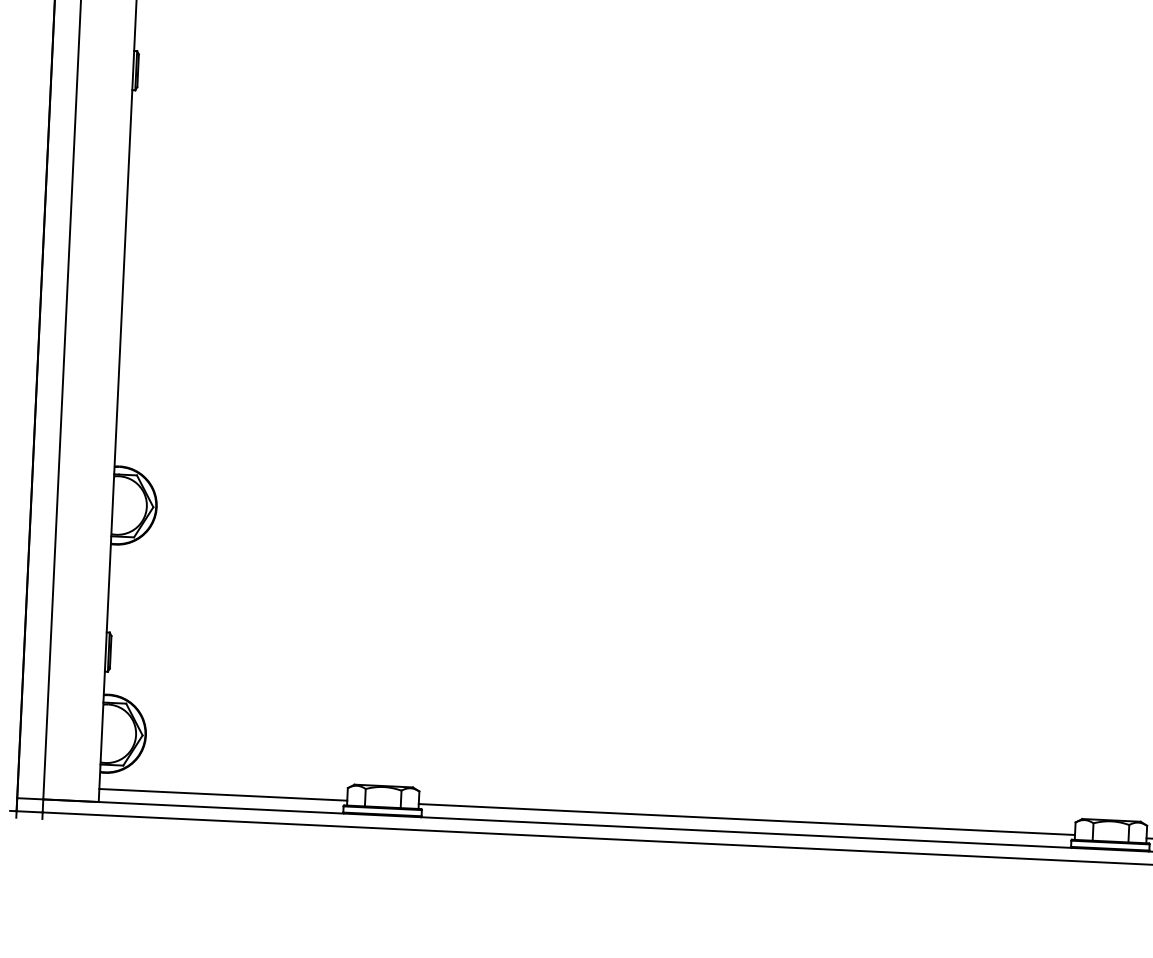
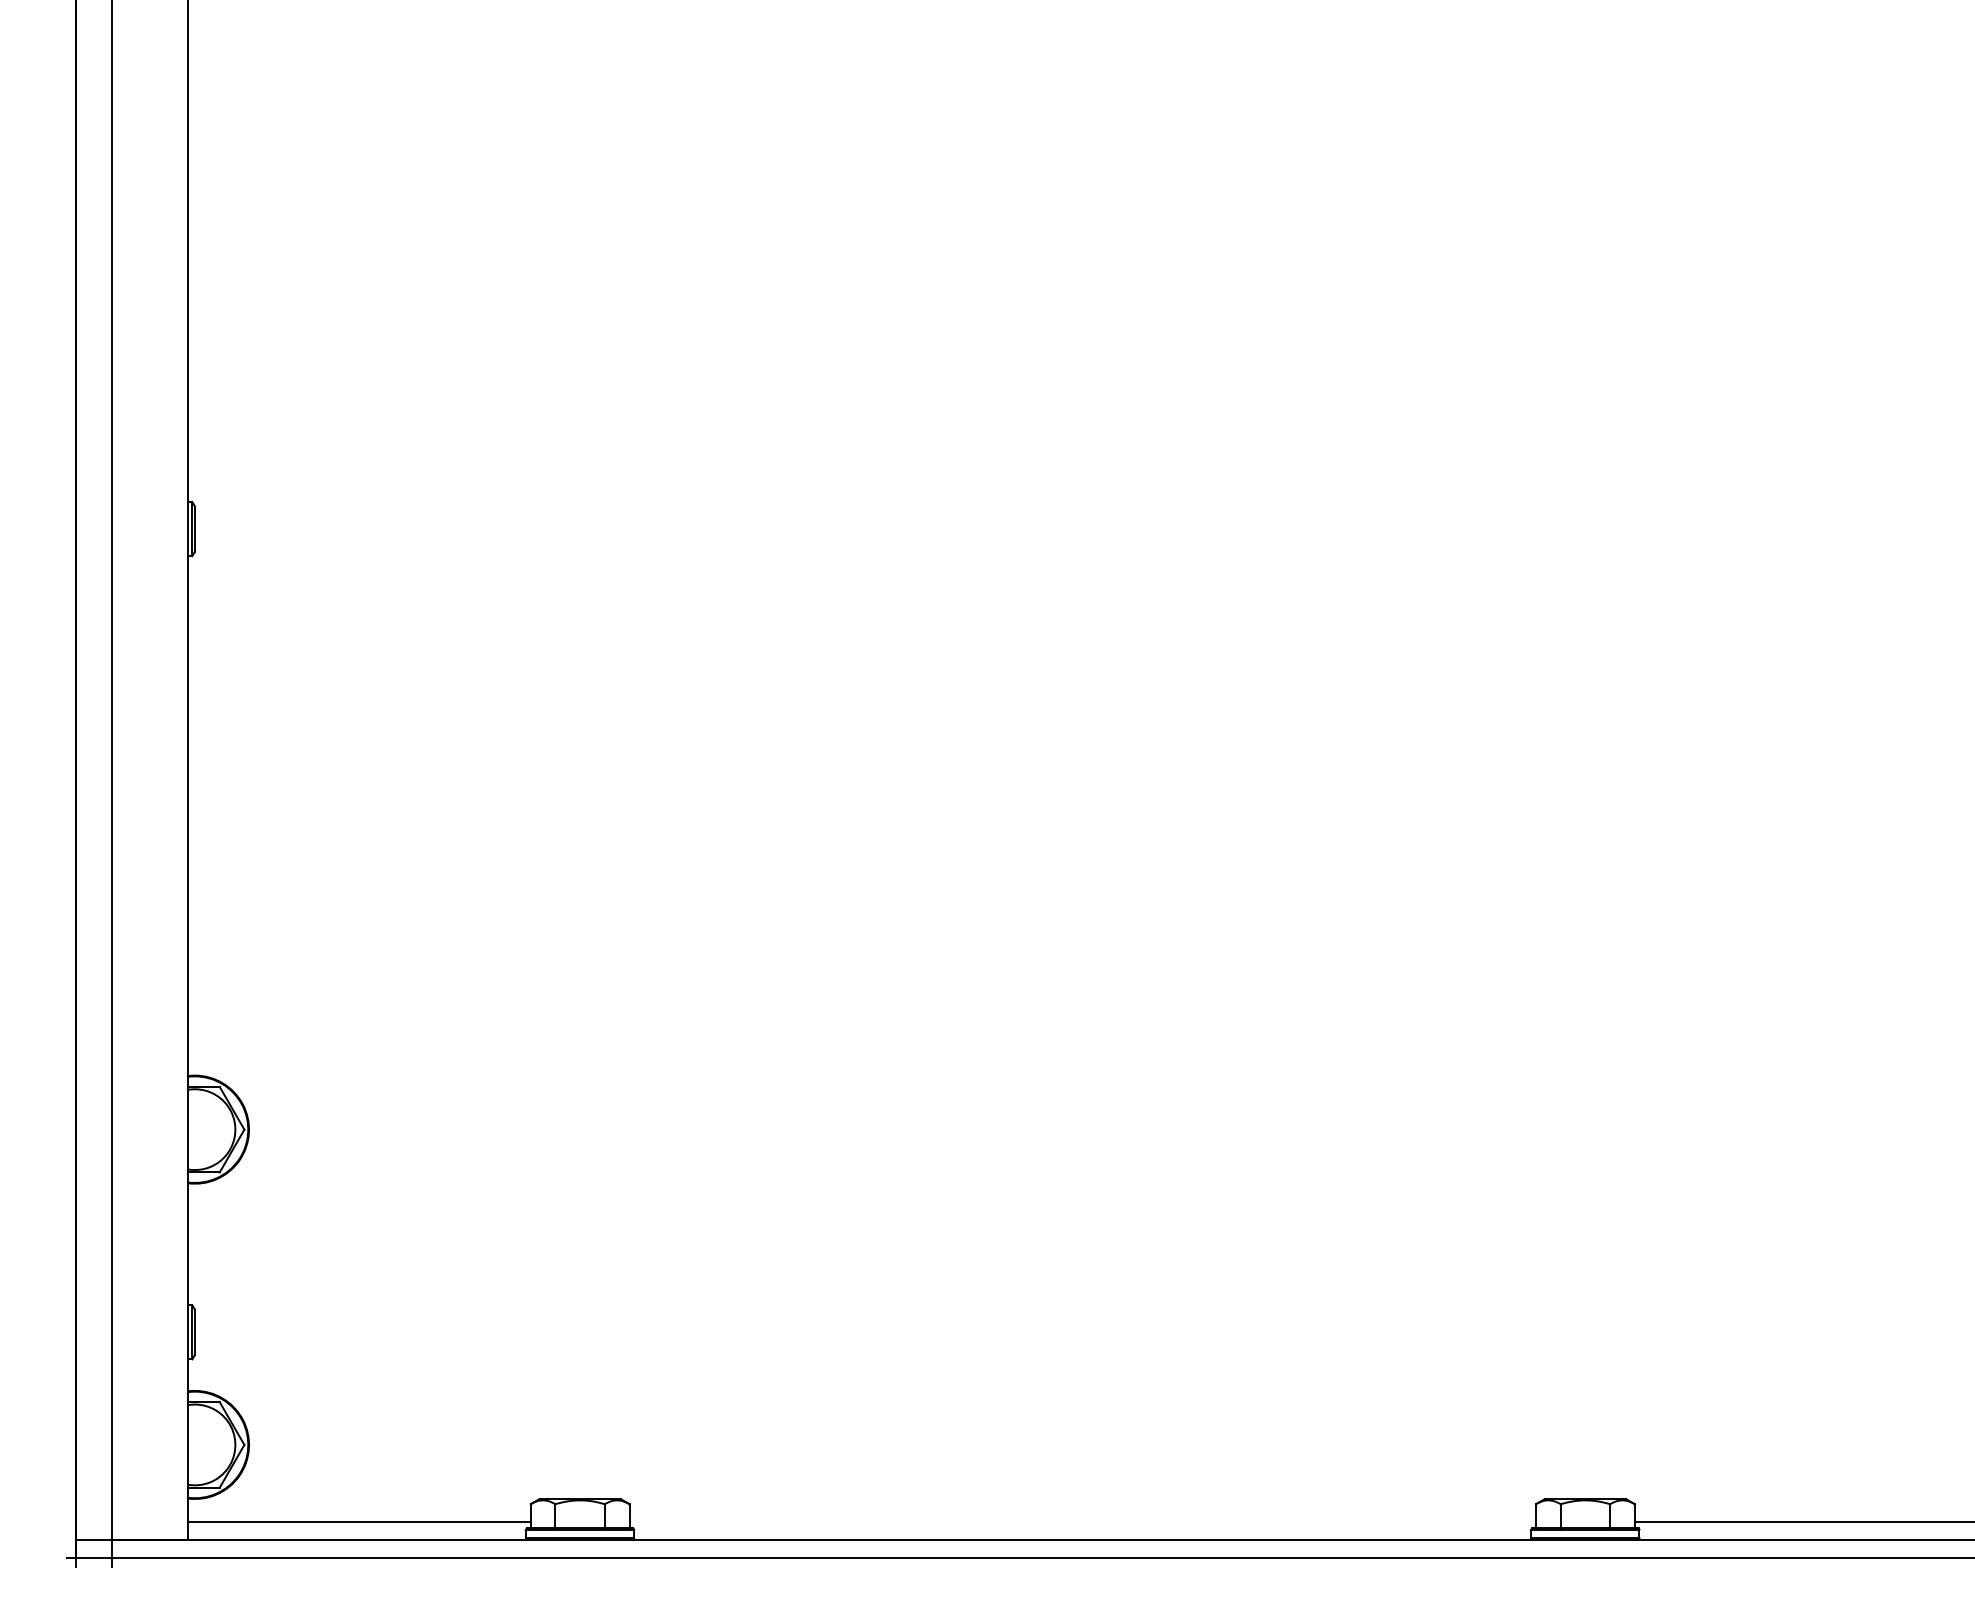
line: (746, 819) -> (1082, 1521), removed

